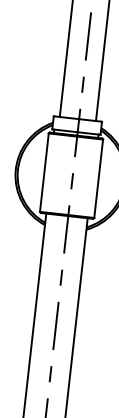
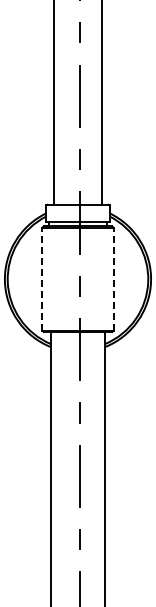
line: (44, 172) -> (42, 278), solid -> dashed
line: (98, 178) -> (113, 278), solid -> dashed

